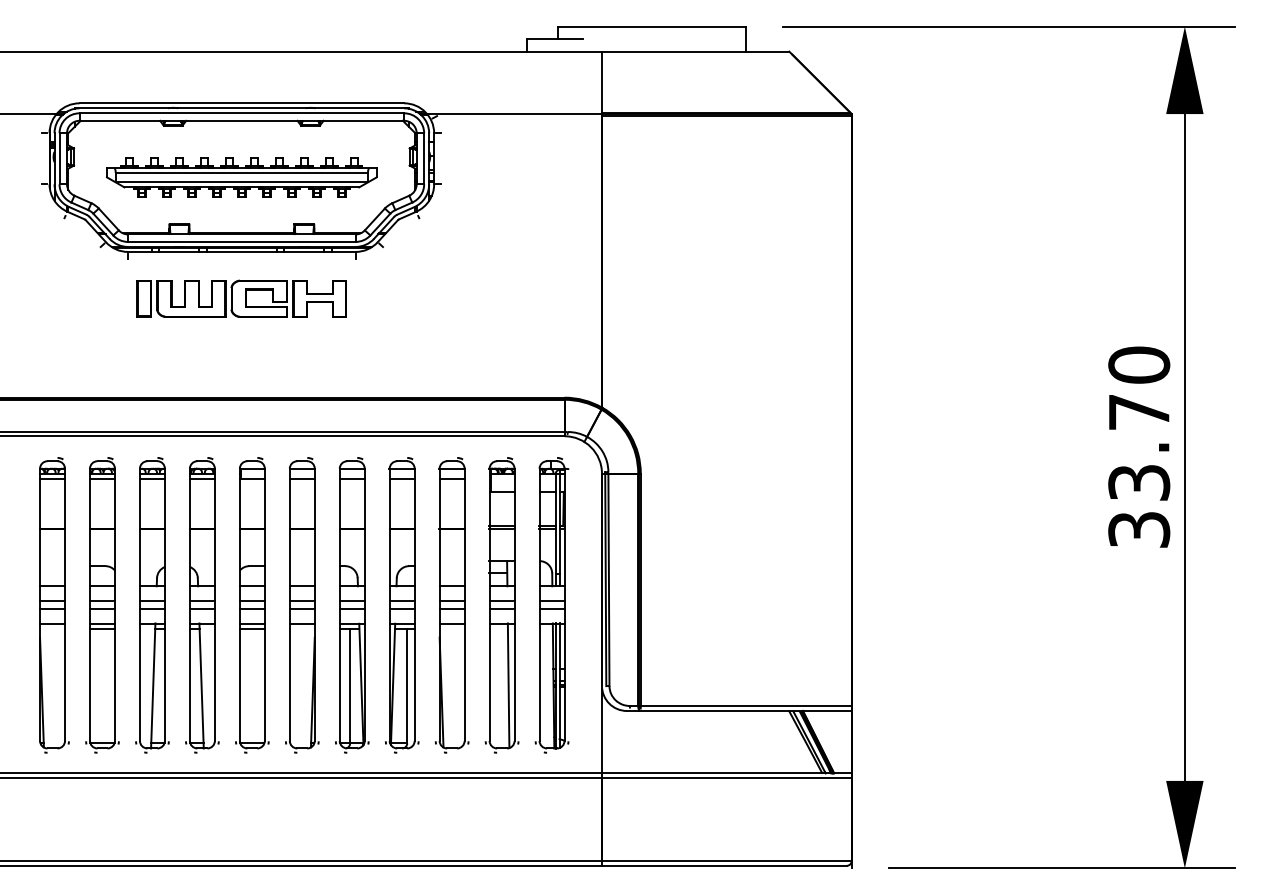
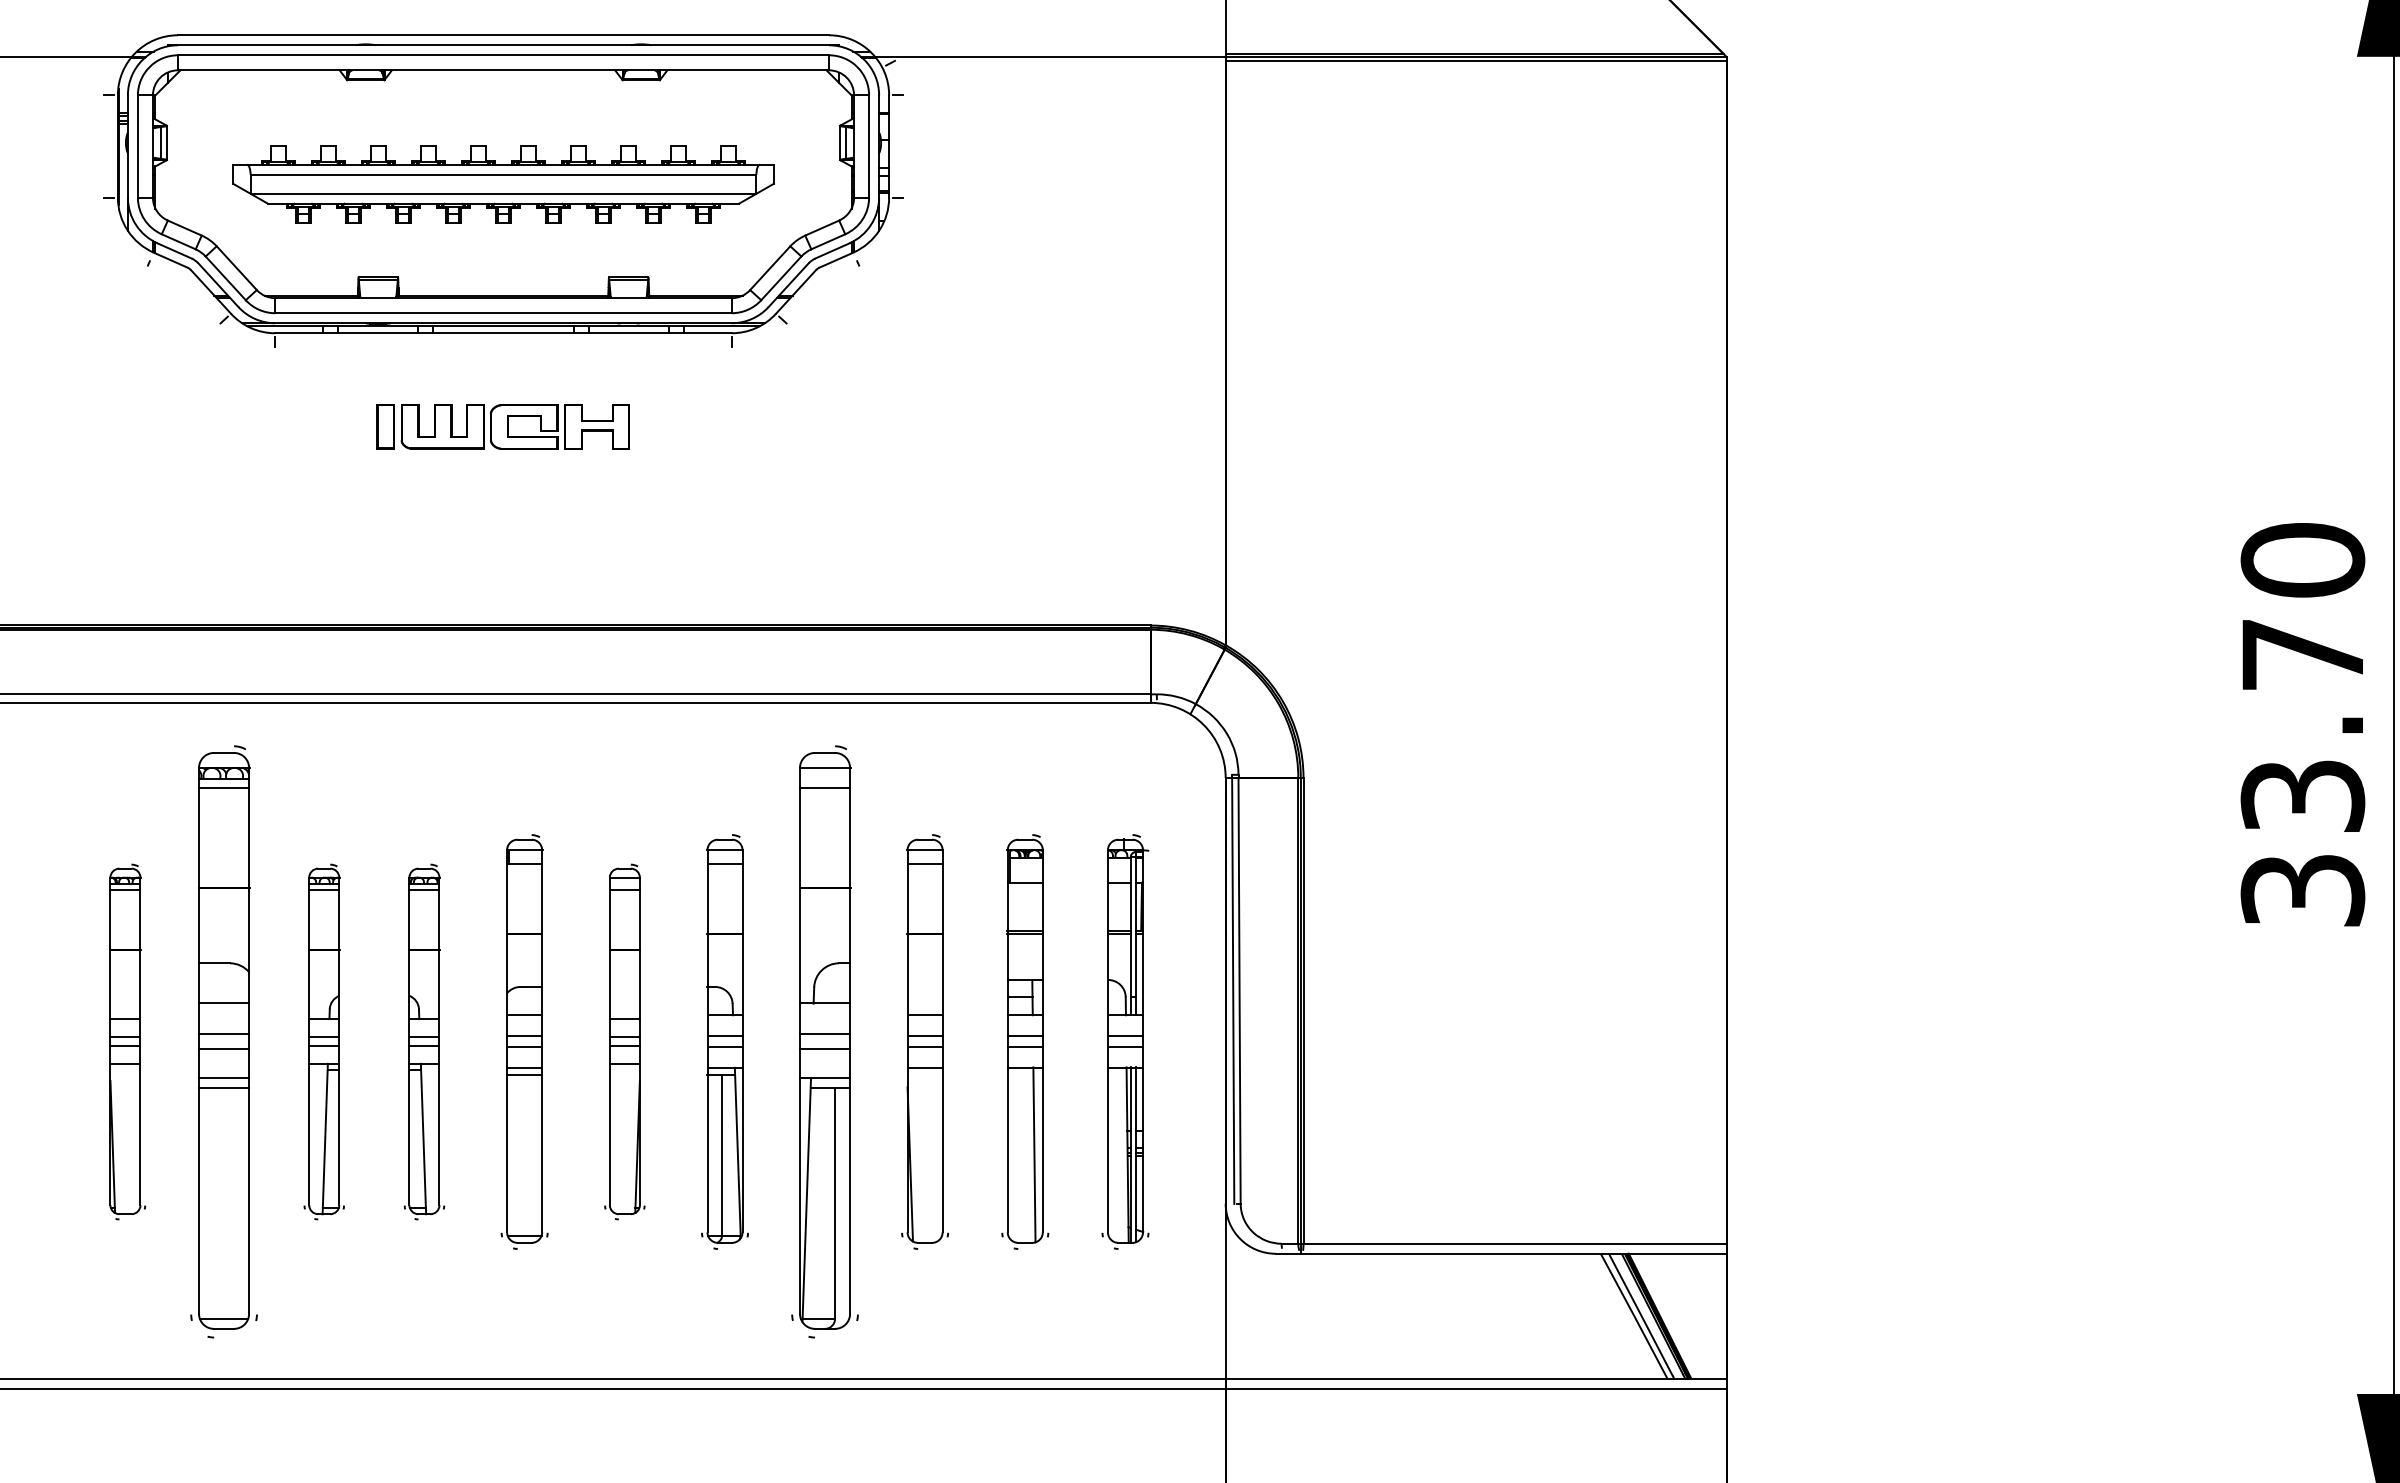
part: (241, 298) -> (502, 426), size x0.6
part: (54, 605) -> (127, 1042), size x0.6
part: (152, 605) -> (324, 1042), size x0.6
part: (202, 605) -> (424, 1042), size x0.6
part: (252, 605) -> (524, 1042), size x0.7
part: (302, 605) -> (625, 1042), size x0.6
part: (352, 605) -> (725, 1042), size x0.7
part: (451, 605) -> (923, 1042), size x0.7
part: (501, 605) -> (1024, 1042), size x0.7
part: (551, 605) -> (1124, 1042), size x0.7

